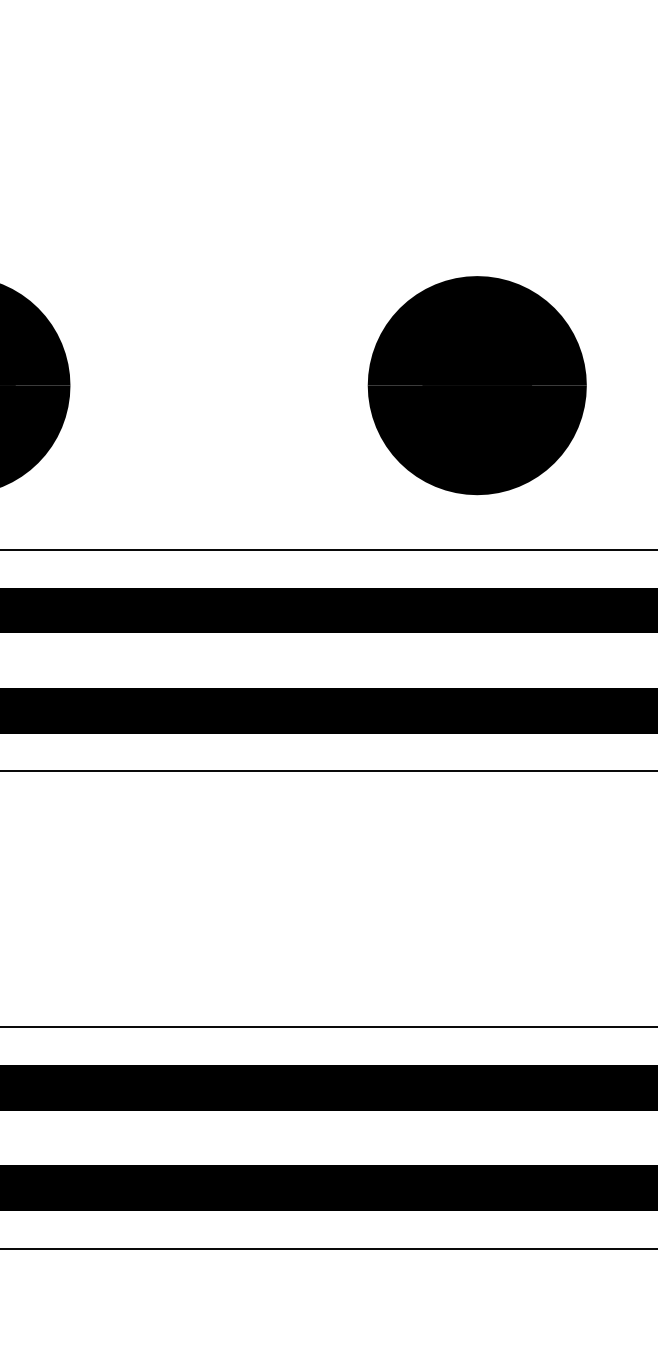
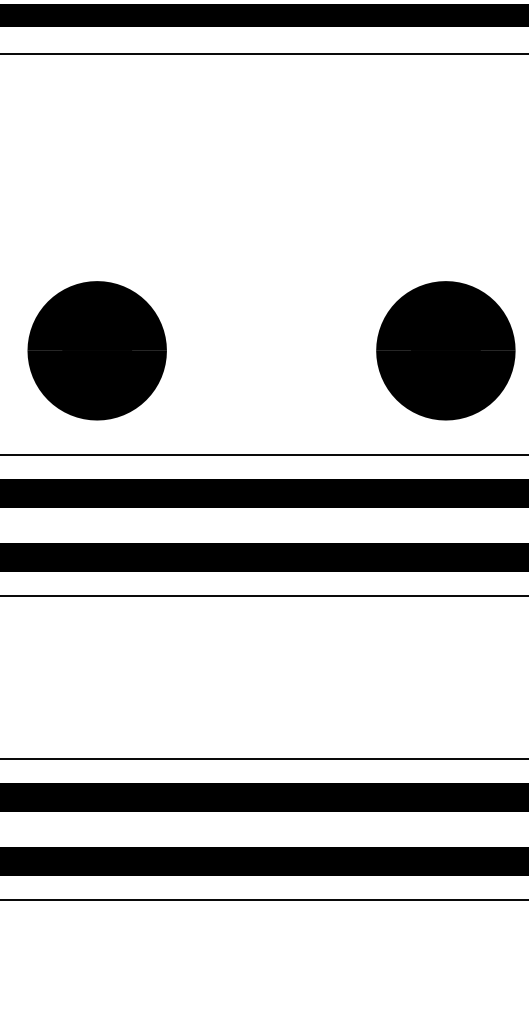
part: (476, 385) -> (445, 350), moved

